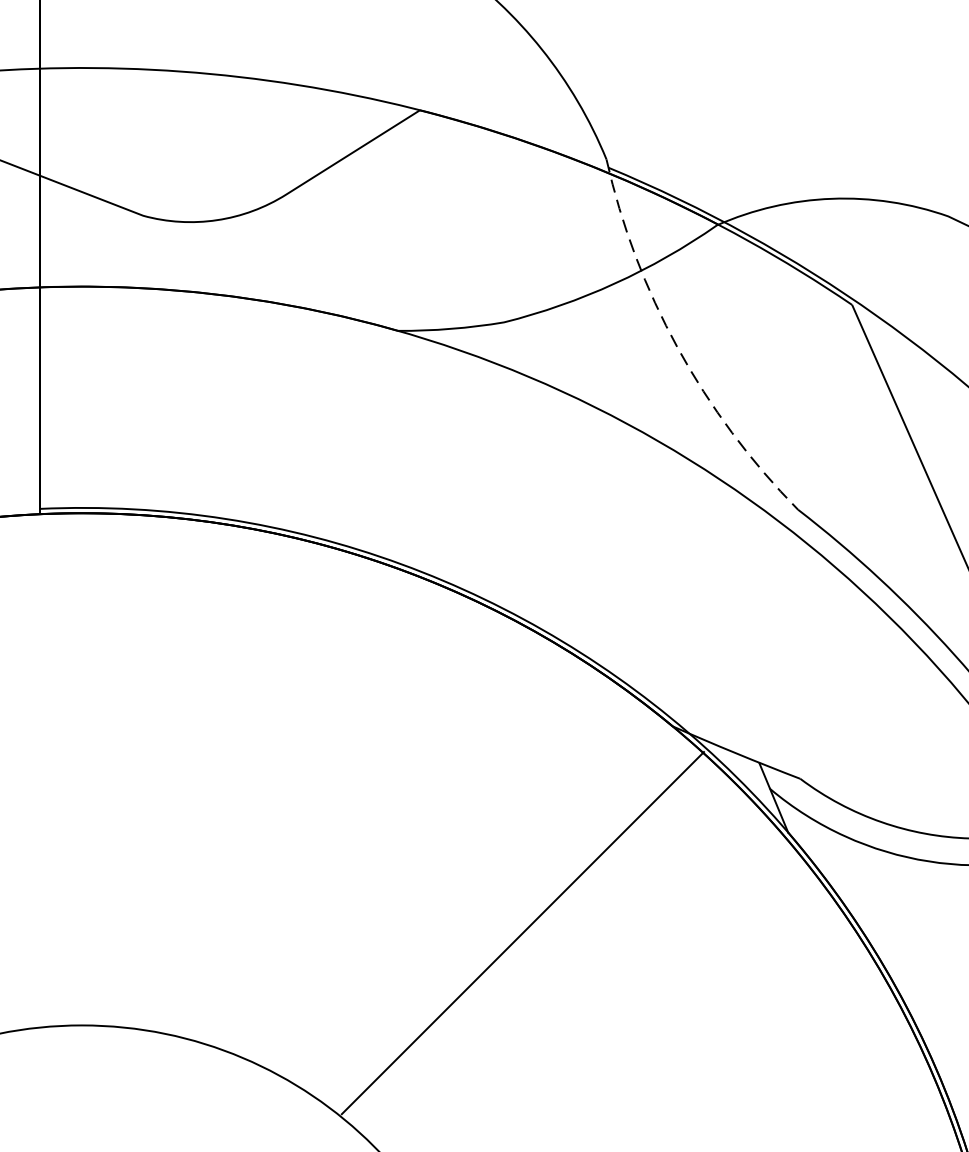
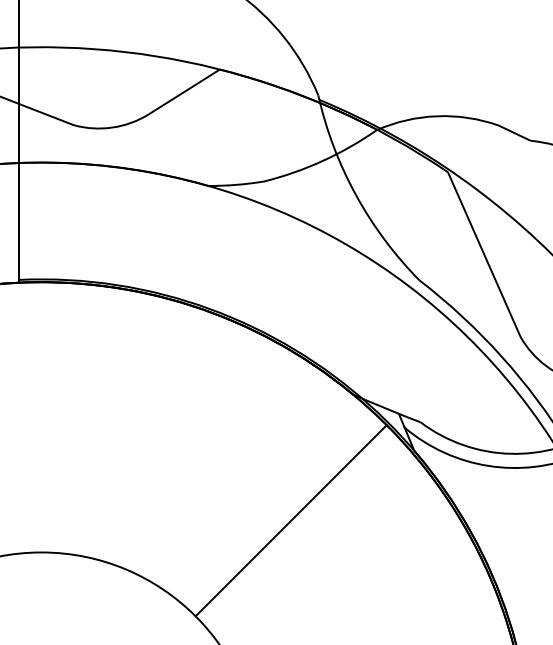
arc: (676, 347) -> (355, 194), dashed -> solid
line: (521, 932) -> (290, 520), moved

